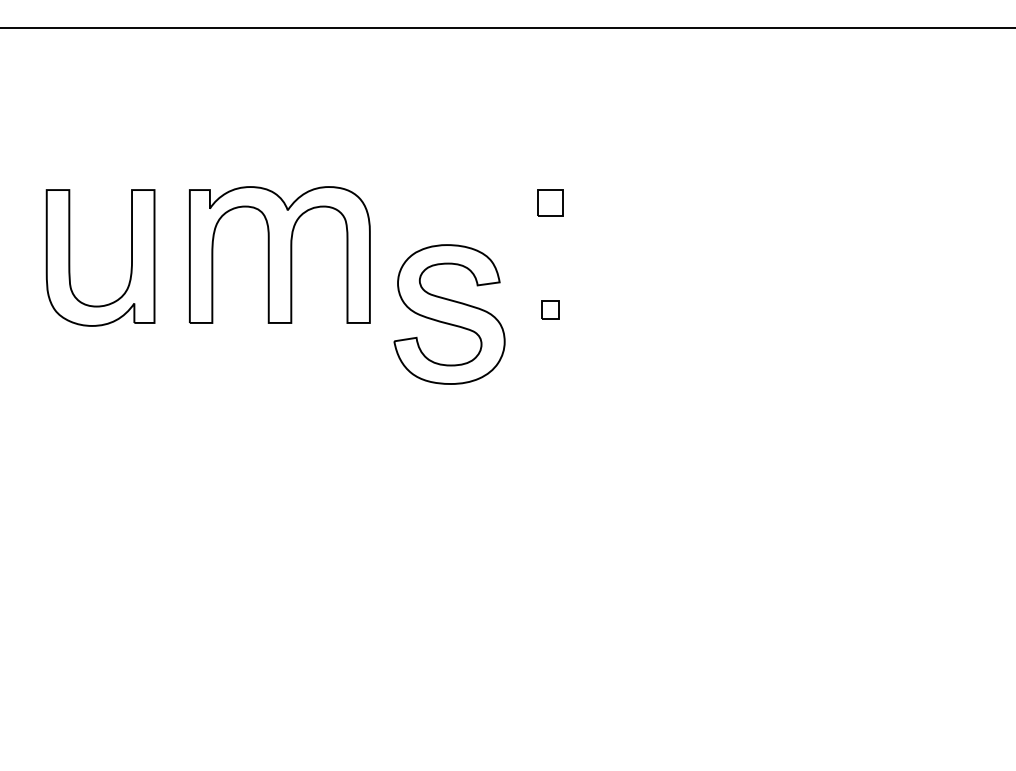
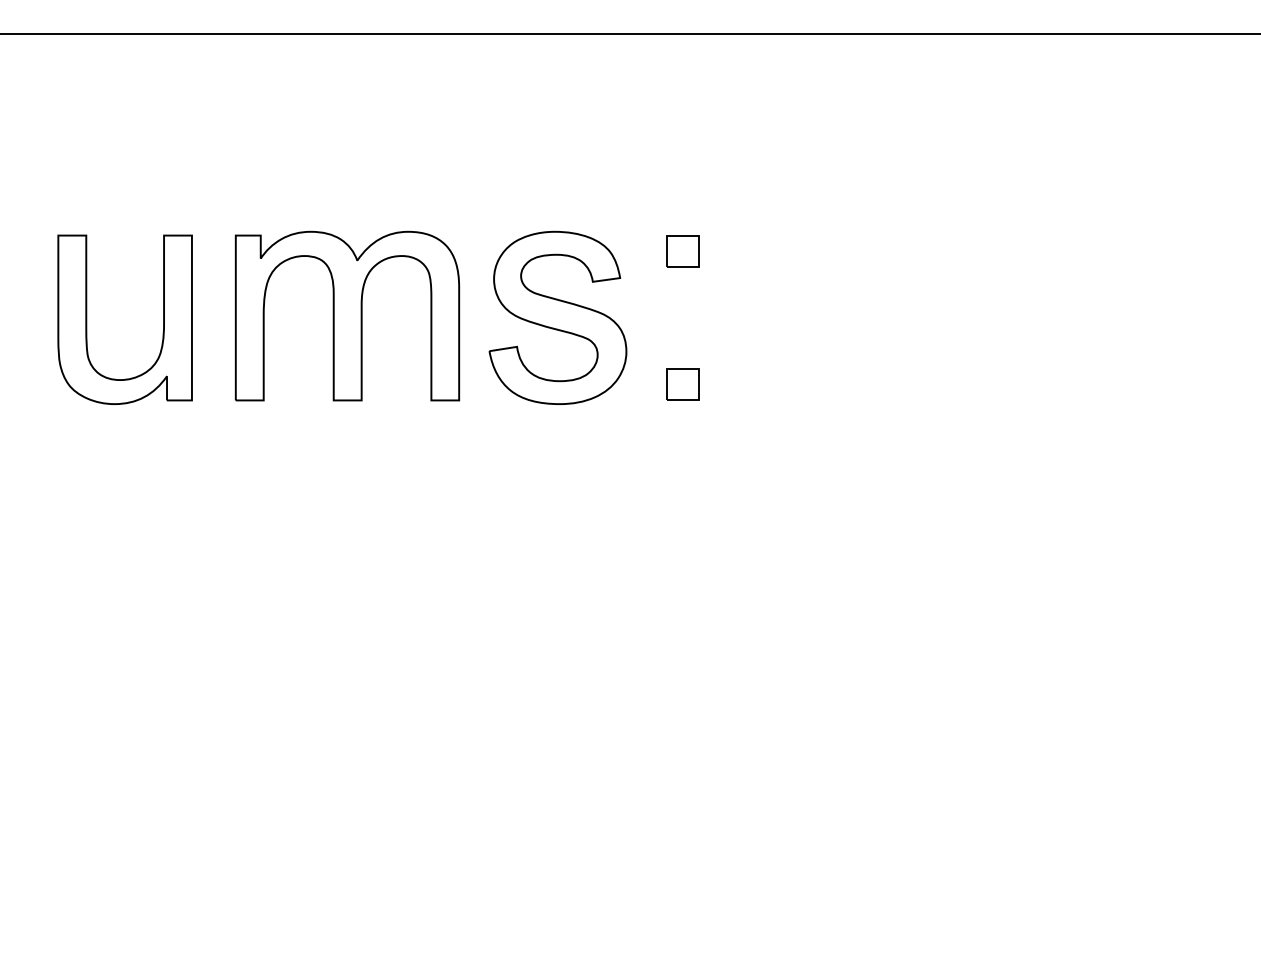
part: (549, 310) -> (682, 384), size x1.43
part: (449, 314) -> (557, 317), moved

